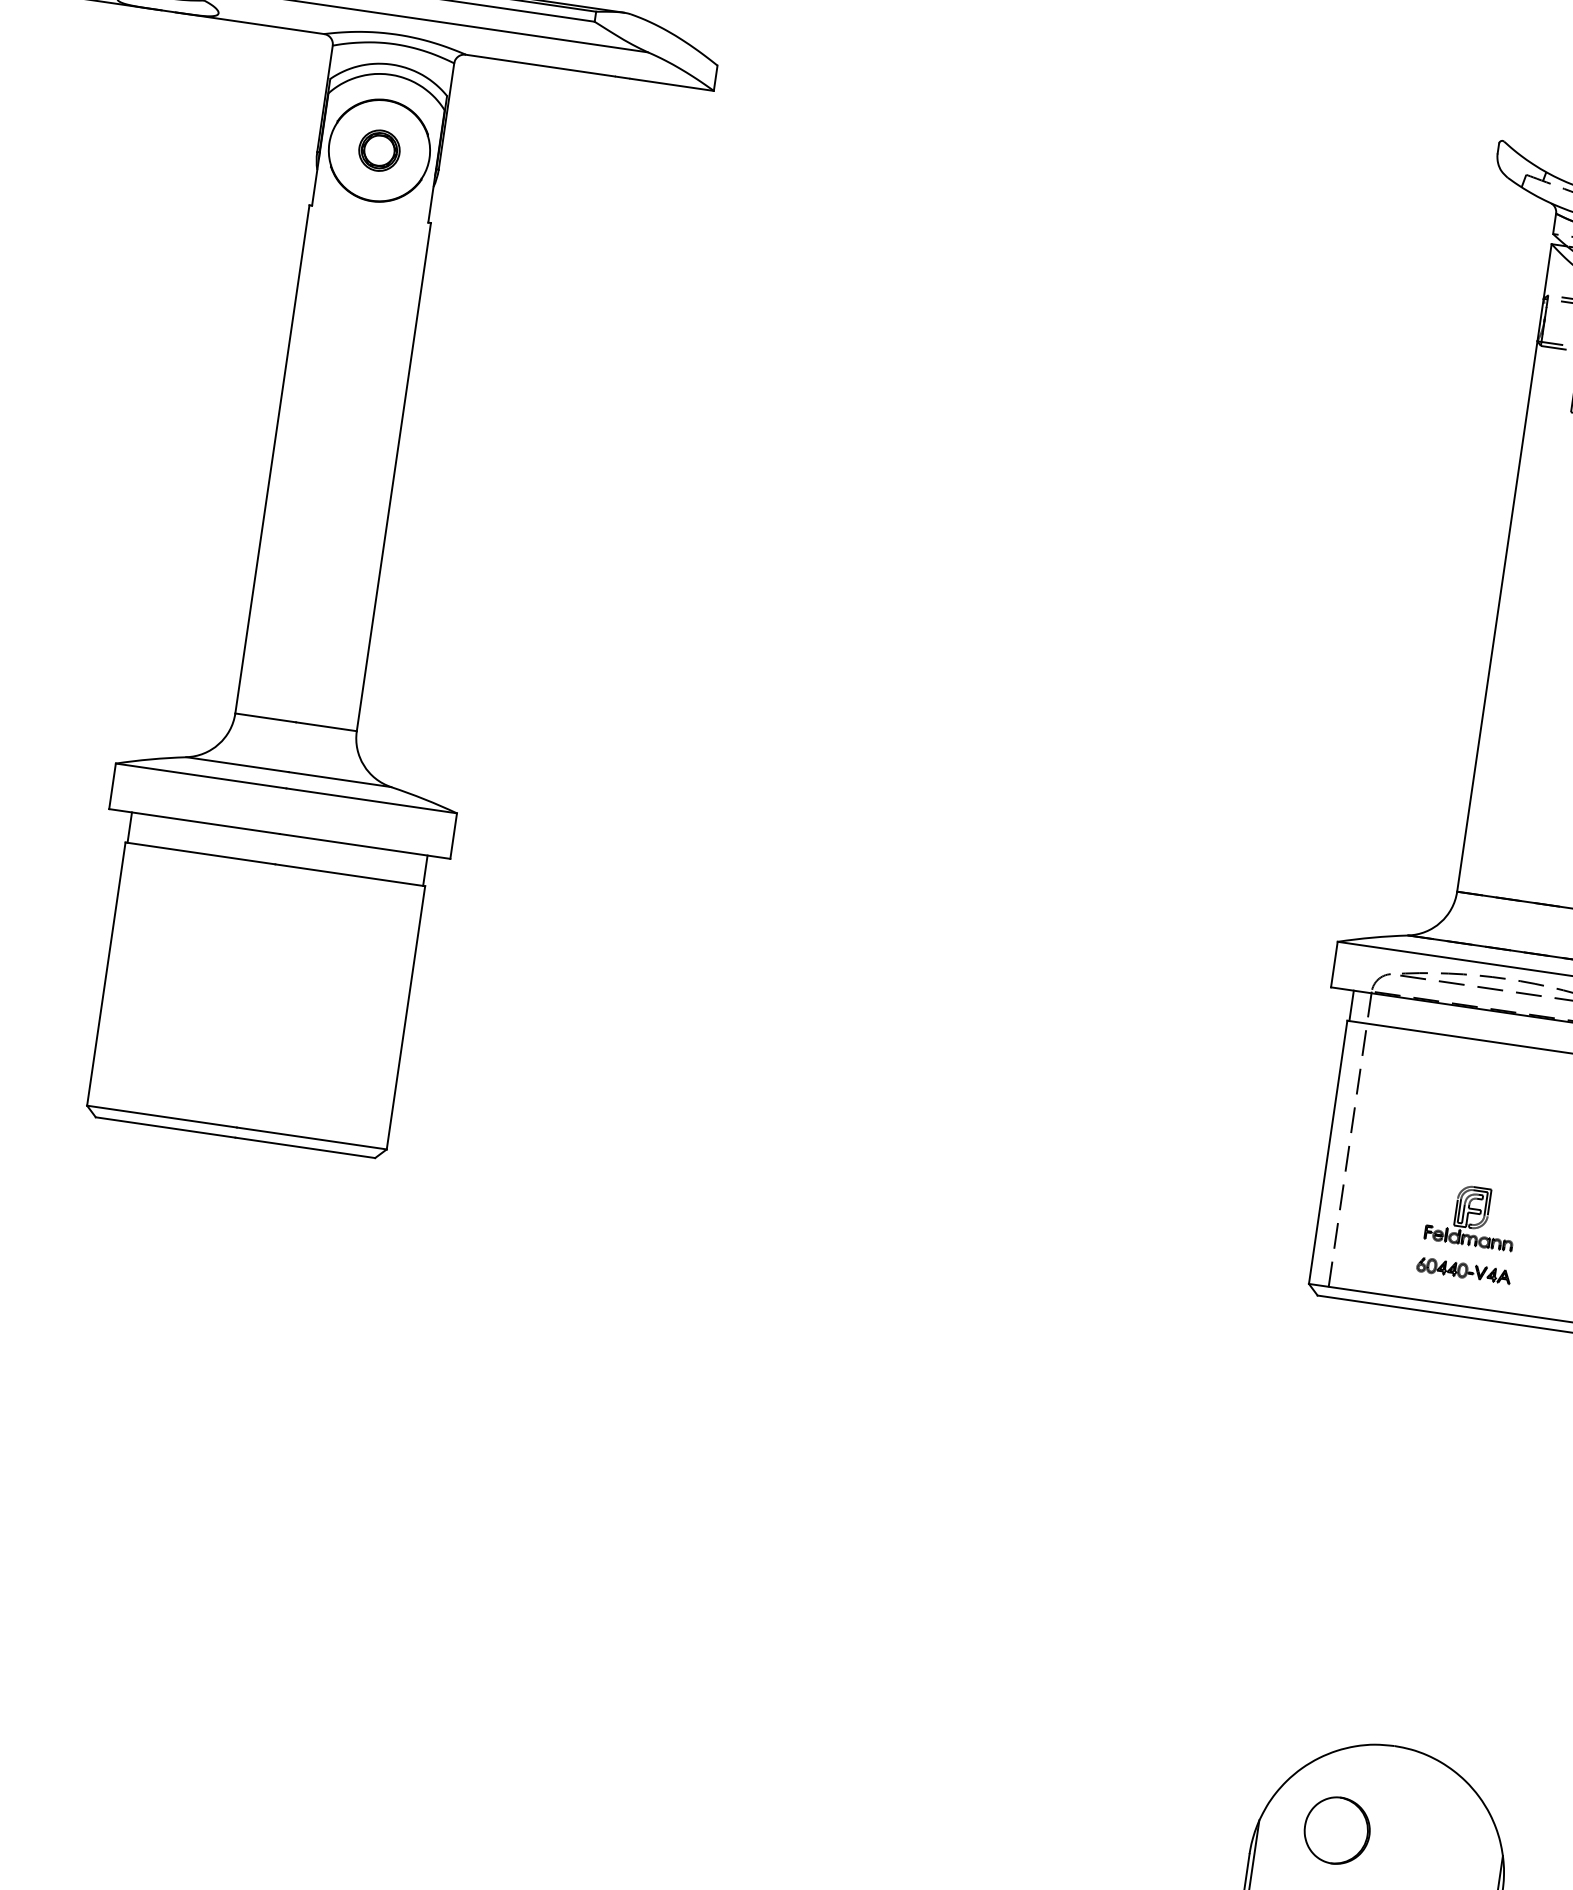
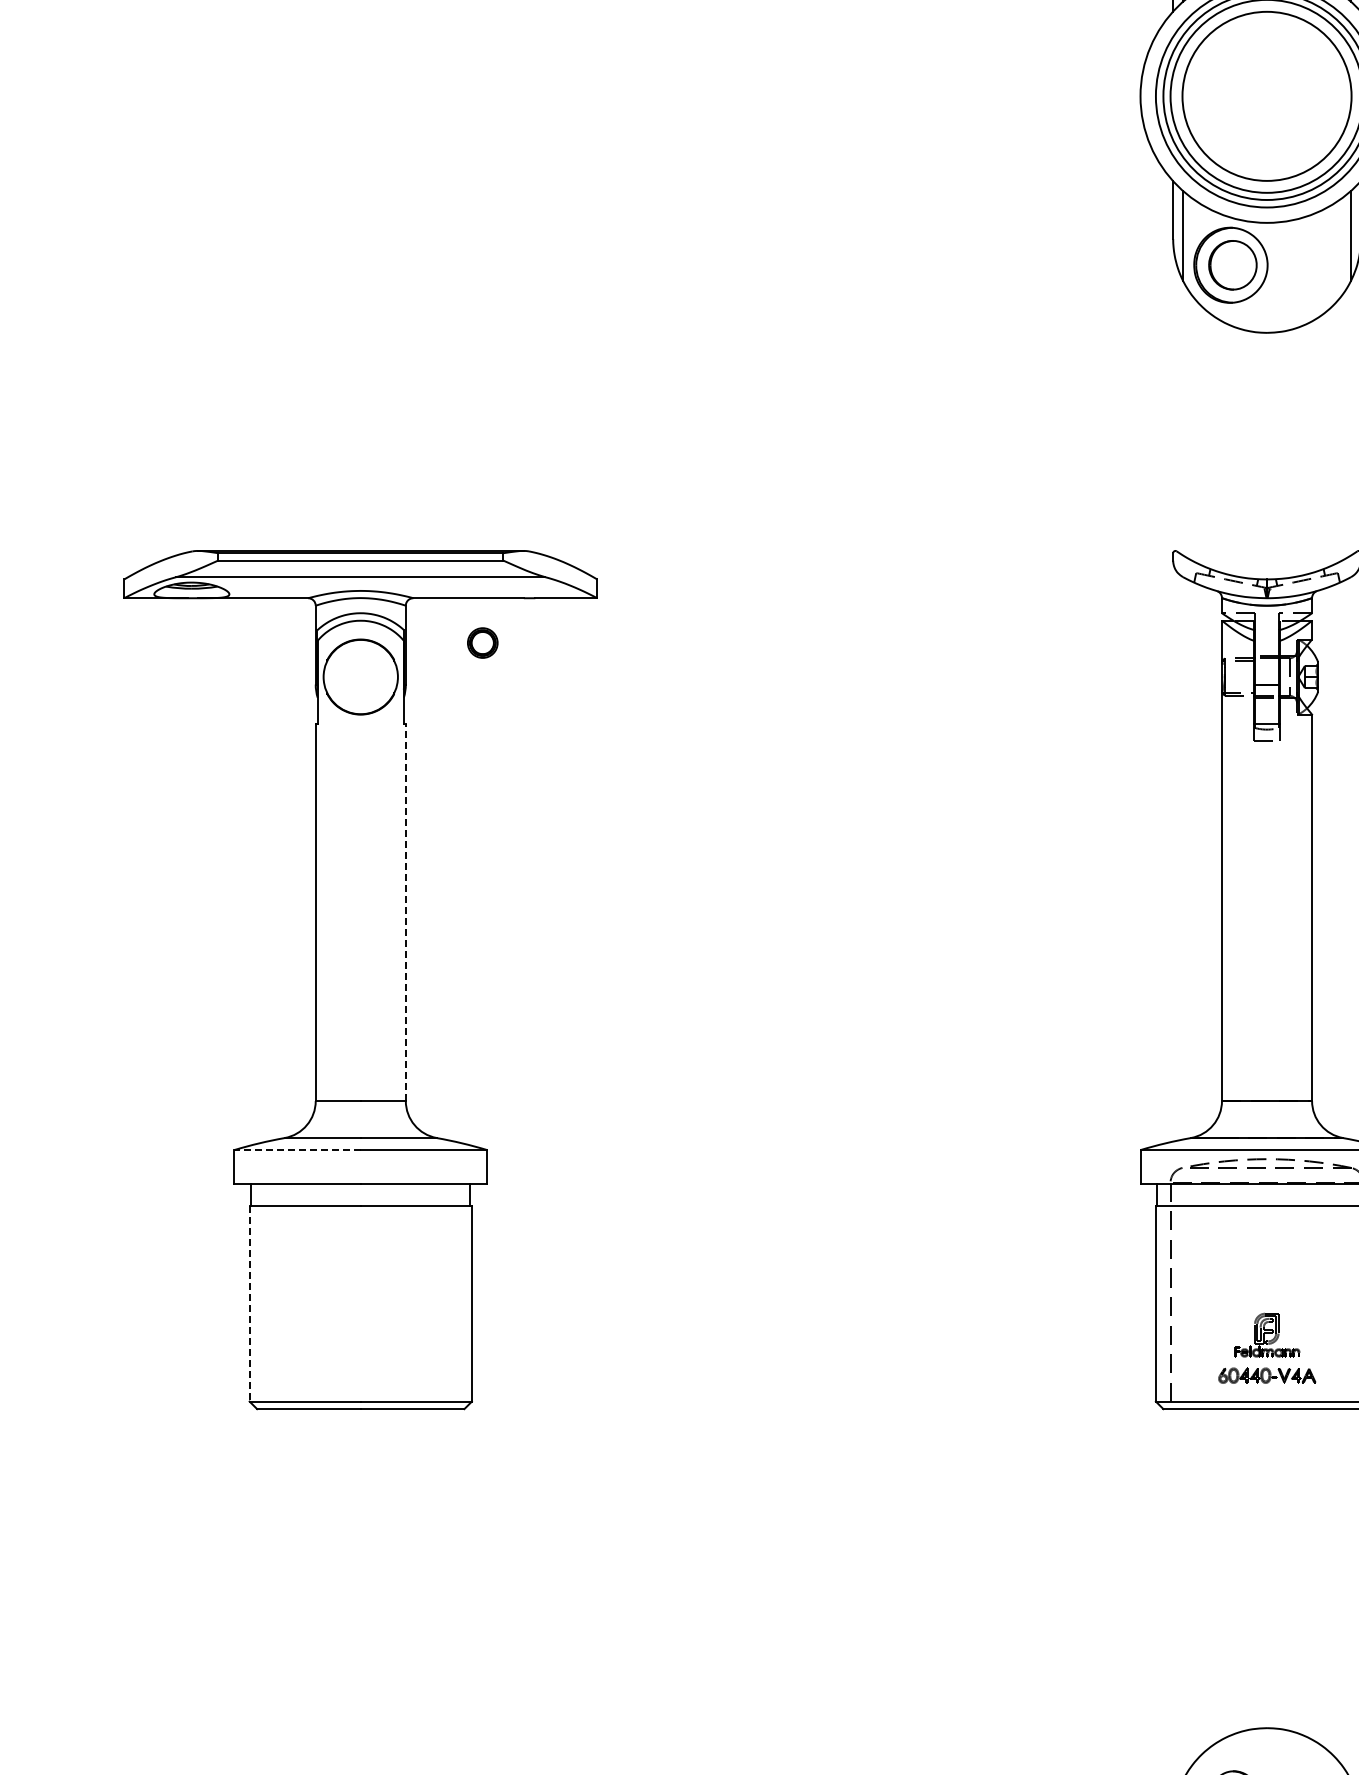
part: (379, 149) -> (482, 642), moved
line: (393, 476) -> (405, 912), solid -> dashed
line: (201, 776) -> (297, 1150), solid -> dashed
line: (106, 974) -> (249, 1304), solid -> dashed
part: (1463, 1270) -> (1266, 1375), size x1.4

